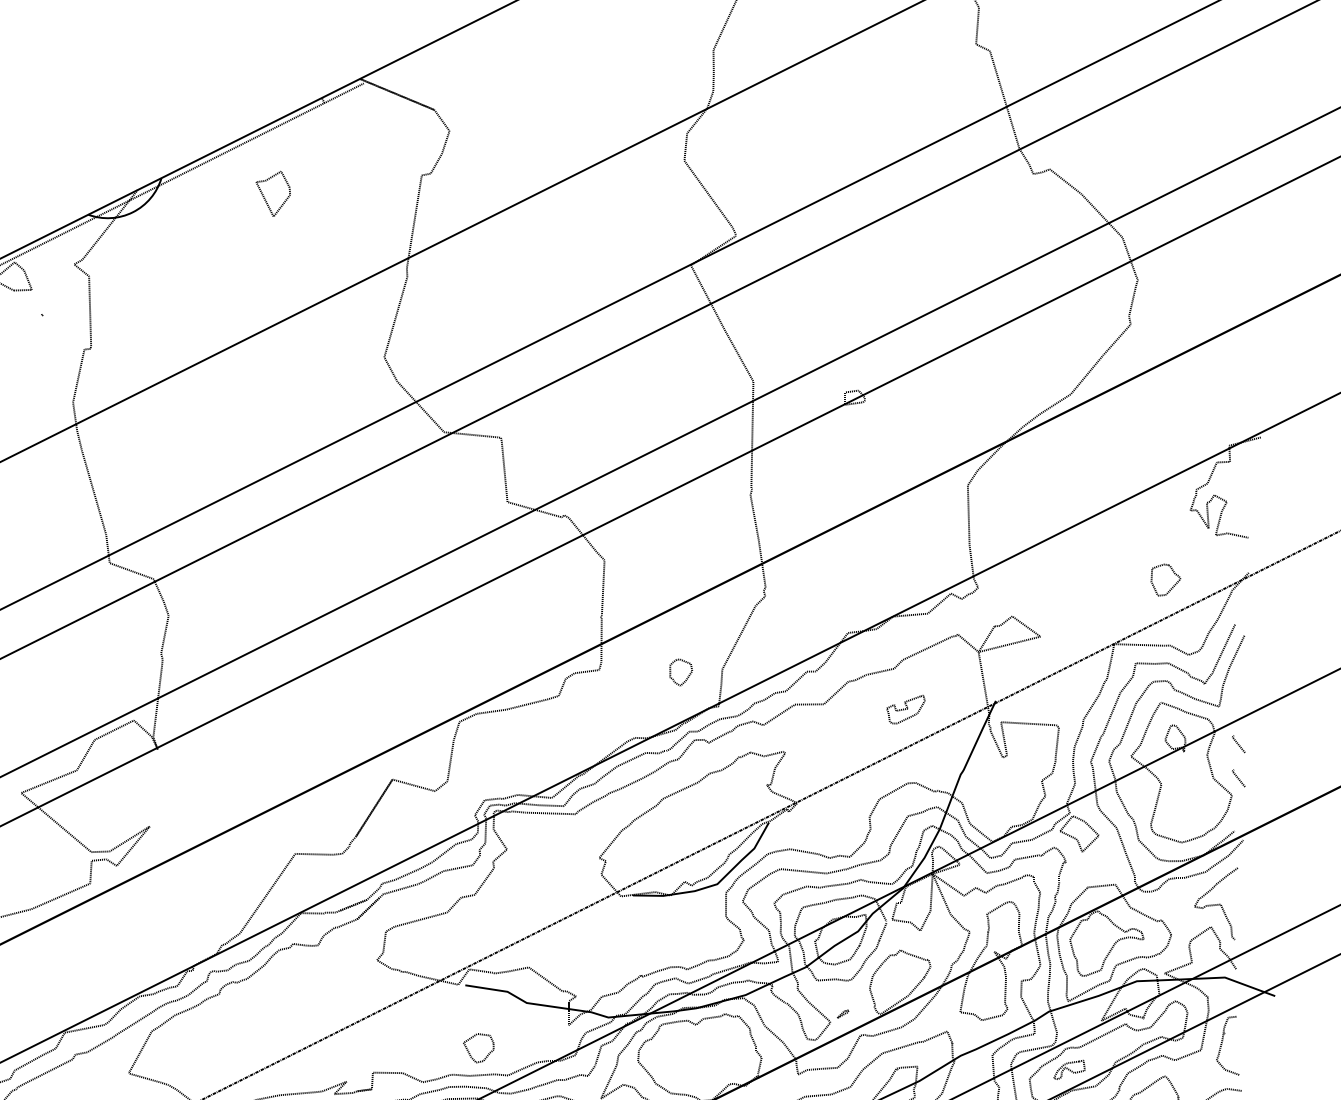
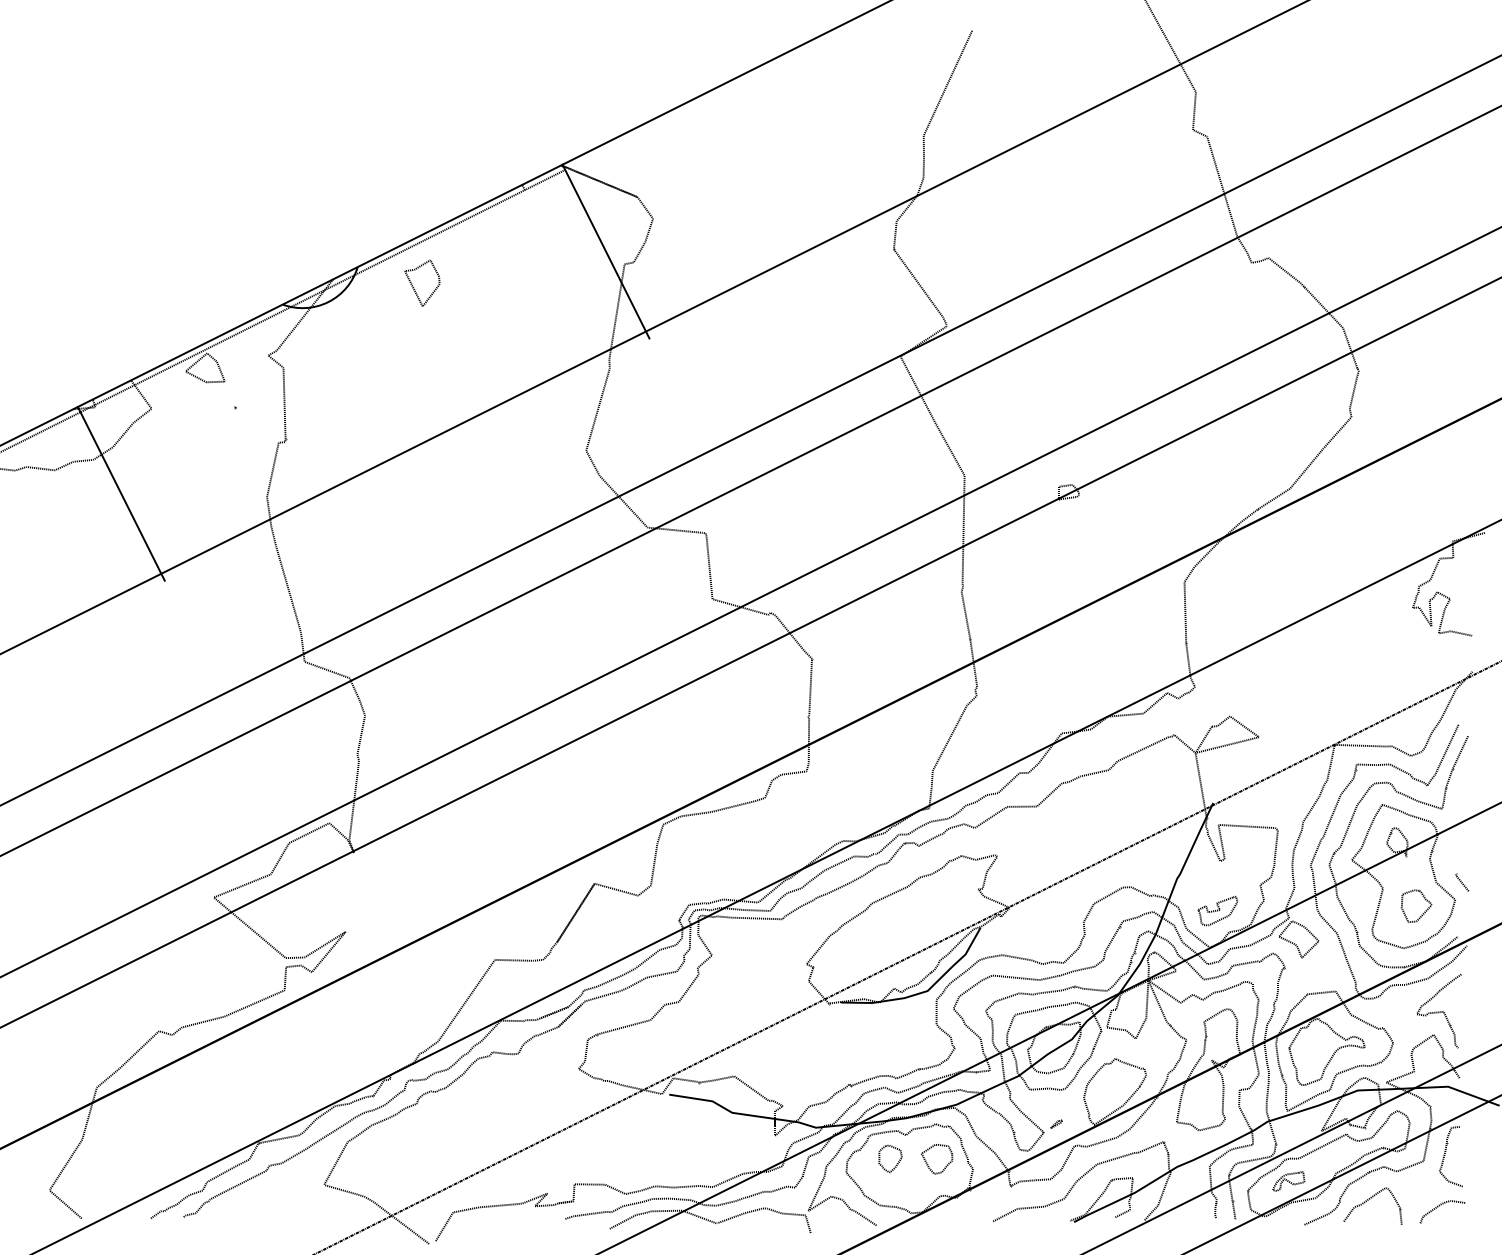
line: (403, 162) -> (605, 251), added
part: (273, 193) -> (422, 282), moved
part: (1165, 579) -> (1416, 905), moved
part: (681, 672) -> (890, 1158), moved
part: (905, 709) -> (1217, 910), moved
line: (1238, 744) -> (1462, 847), removed
part: (478, 1048) -> (936, 1159), moved

